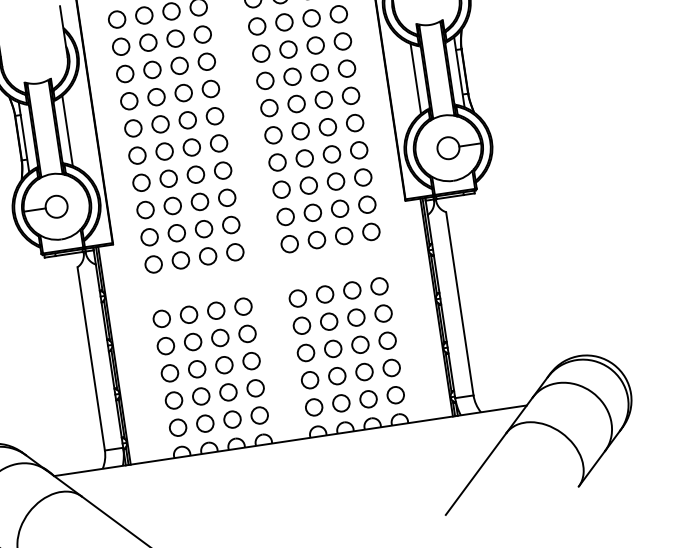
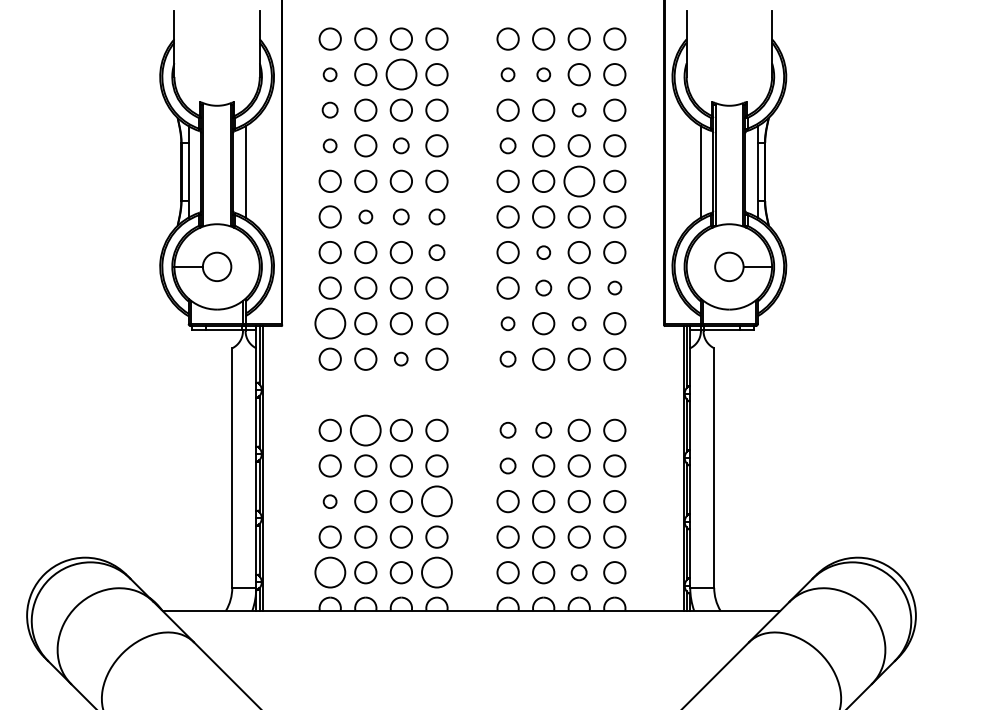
circle: (284, 22) -> (543, 74), size x0.6
circle: (256, 26) -> (507, 74), size x0.6
circle: (174, 38) -> (400, 74), size x1.4
circle: (315, 45) -> (578, 109), size x0.6
circle: (120, 46) -> (329, 74), size x0.6
circle: (124, 73) -> (329, 109), size x0.7
circle: (264, 80) -> (507, 145), size x0.7
circle: (183, 92) -> (400, 145), size x0.7
circle: (323, 99) -> (578, 180), size x1.4
circle: (128, 101) -> (329, 145), size x0.6
circle: (218, 143) -> (436, 216), size x0.7
circle: (191, 147) -> (400, 216), size x0.7
circle: (164, 151) -> (365, 216), size x0.6
circle: (304, 158) -> (543, 252), size x0.6
circle: (222, 170) -> (436, 252), size x0.7
circle: (362, 177) -> (614, 287), size x0.6
circle: (308, 185) -> (543, 287), size x0.7
circle: (339, 208) -> (578, 323), size x0.6
circle: (285, 216) -> (507, 323), size x0.6
circle: (149, 237) -> (329, 323), size x1.4
circle: (289, 243) -> (507, 358), size x0.7
circle: (207, 255) -> (400, 358), size x0.6
circle: (324, 293) -> (543, 429), size x0.7
circle: (297, 297) -> (507, 429), size x0.7
circle: (188, 314) -> (365, 429), size x1.4
circle: (301, 325) -> (507, 465), size x0.7
circle: (251, 361) -> (436, 501), size x1.4
circle: (169, 373) -> (329, 501), size x0.6
circle: (367, 399) -> (578, 572), size x0.7
circle: (259, 415) -> (436, 572), size x1.4
circle: (177, 427) -> (329, 572), size x1.4

